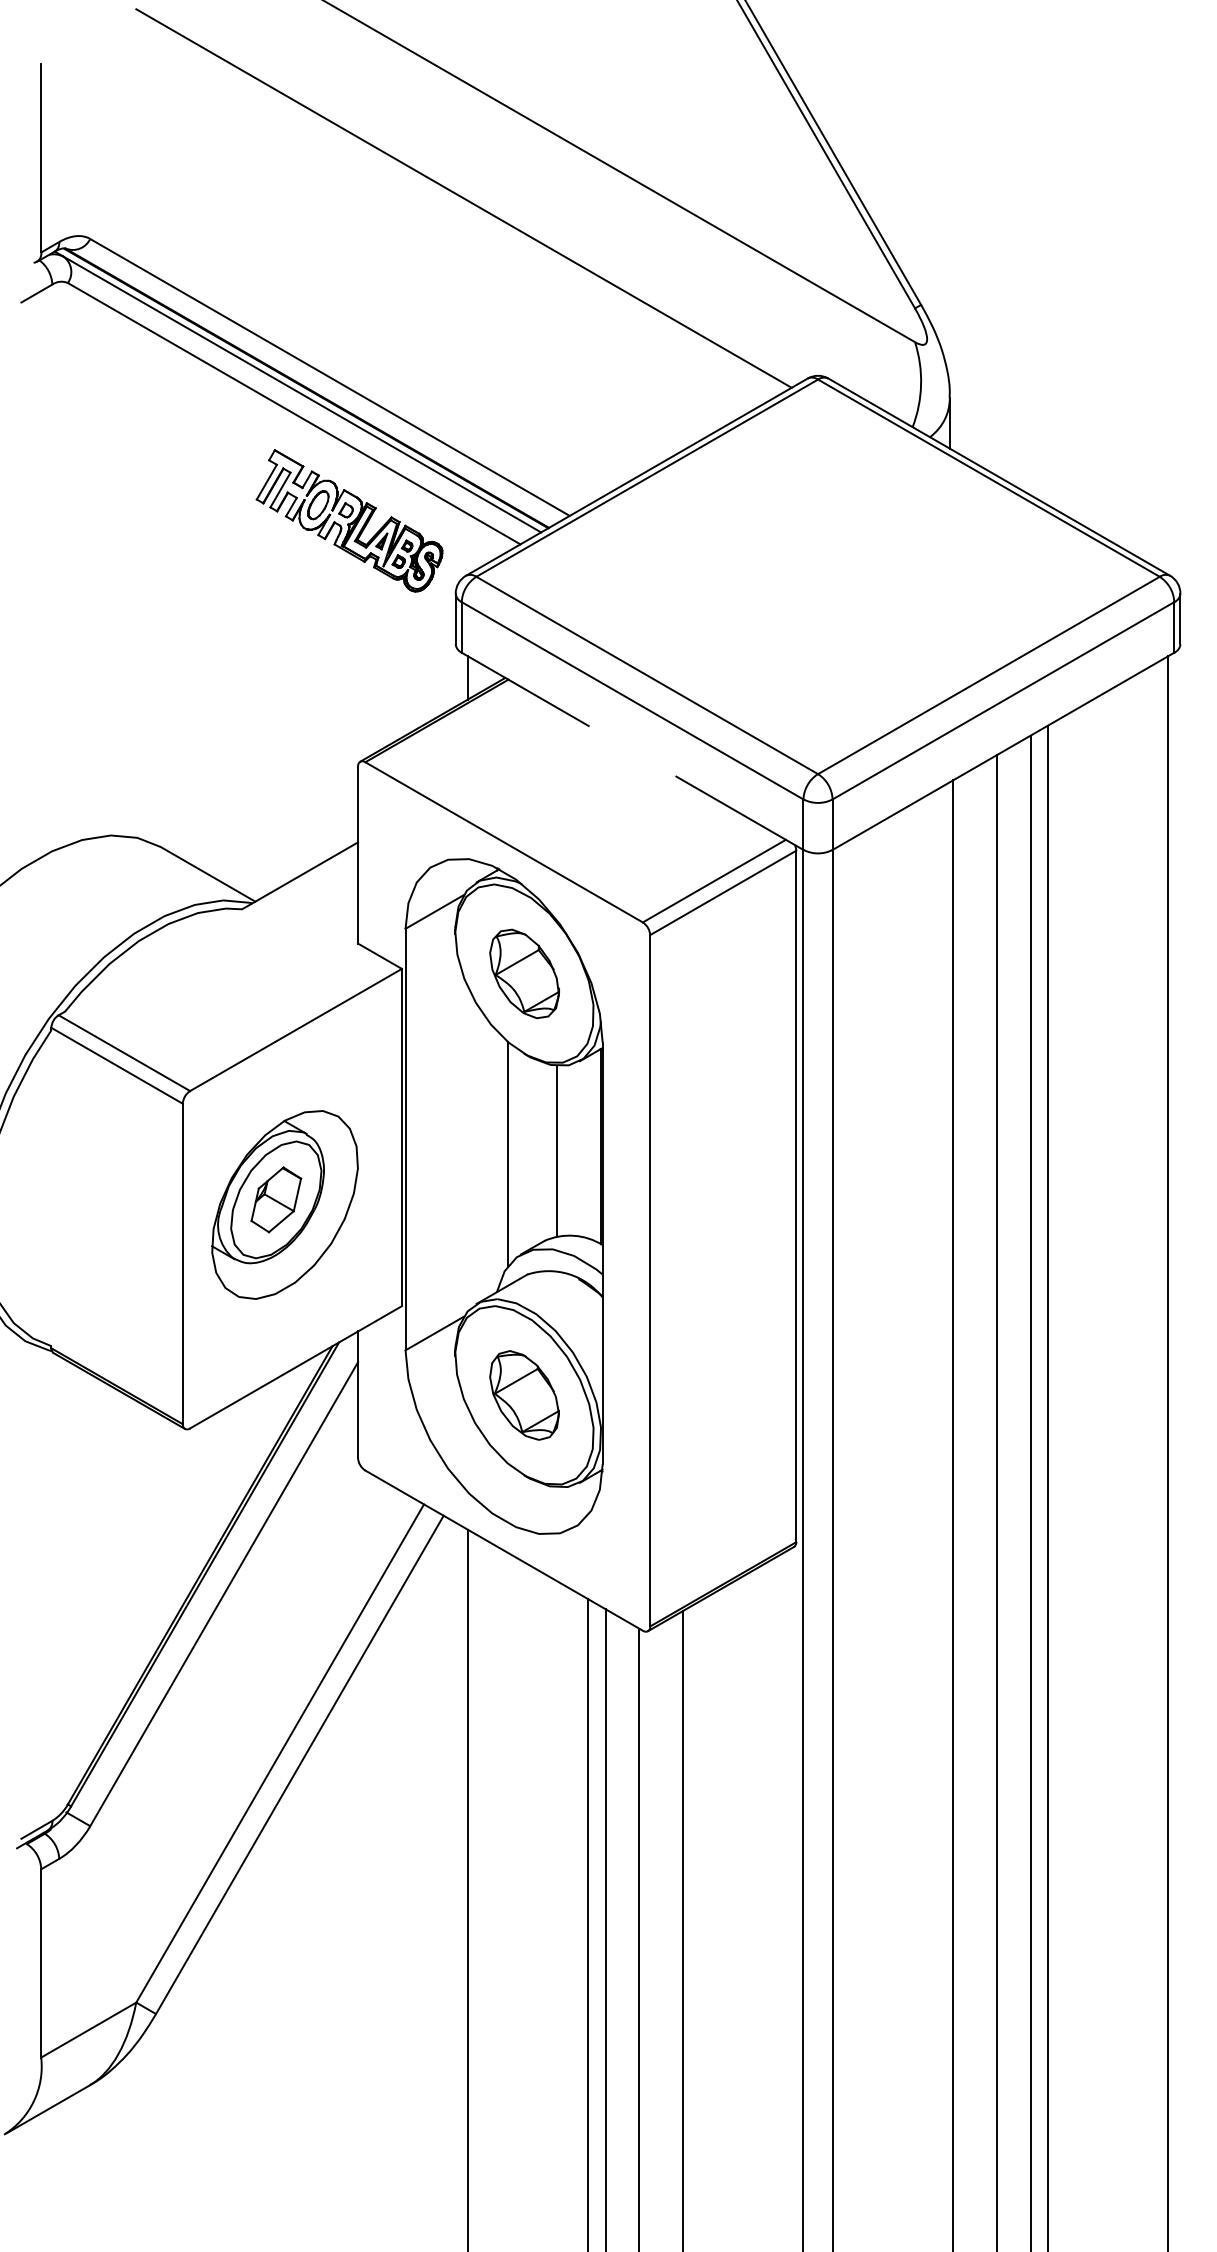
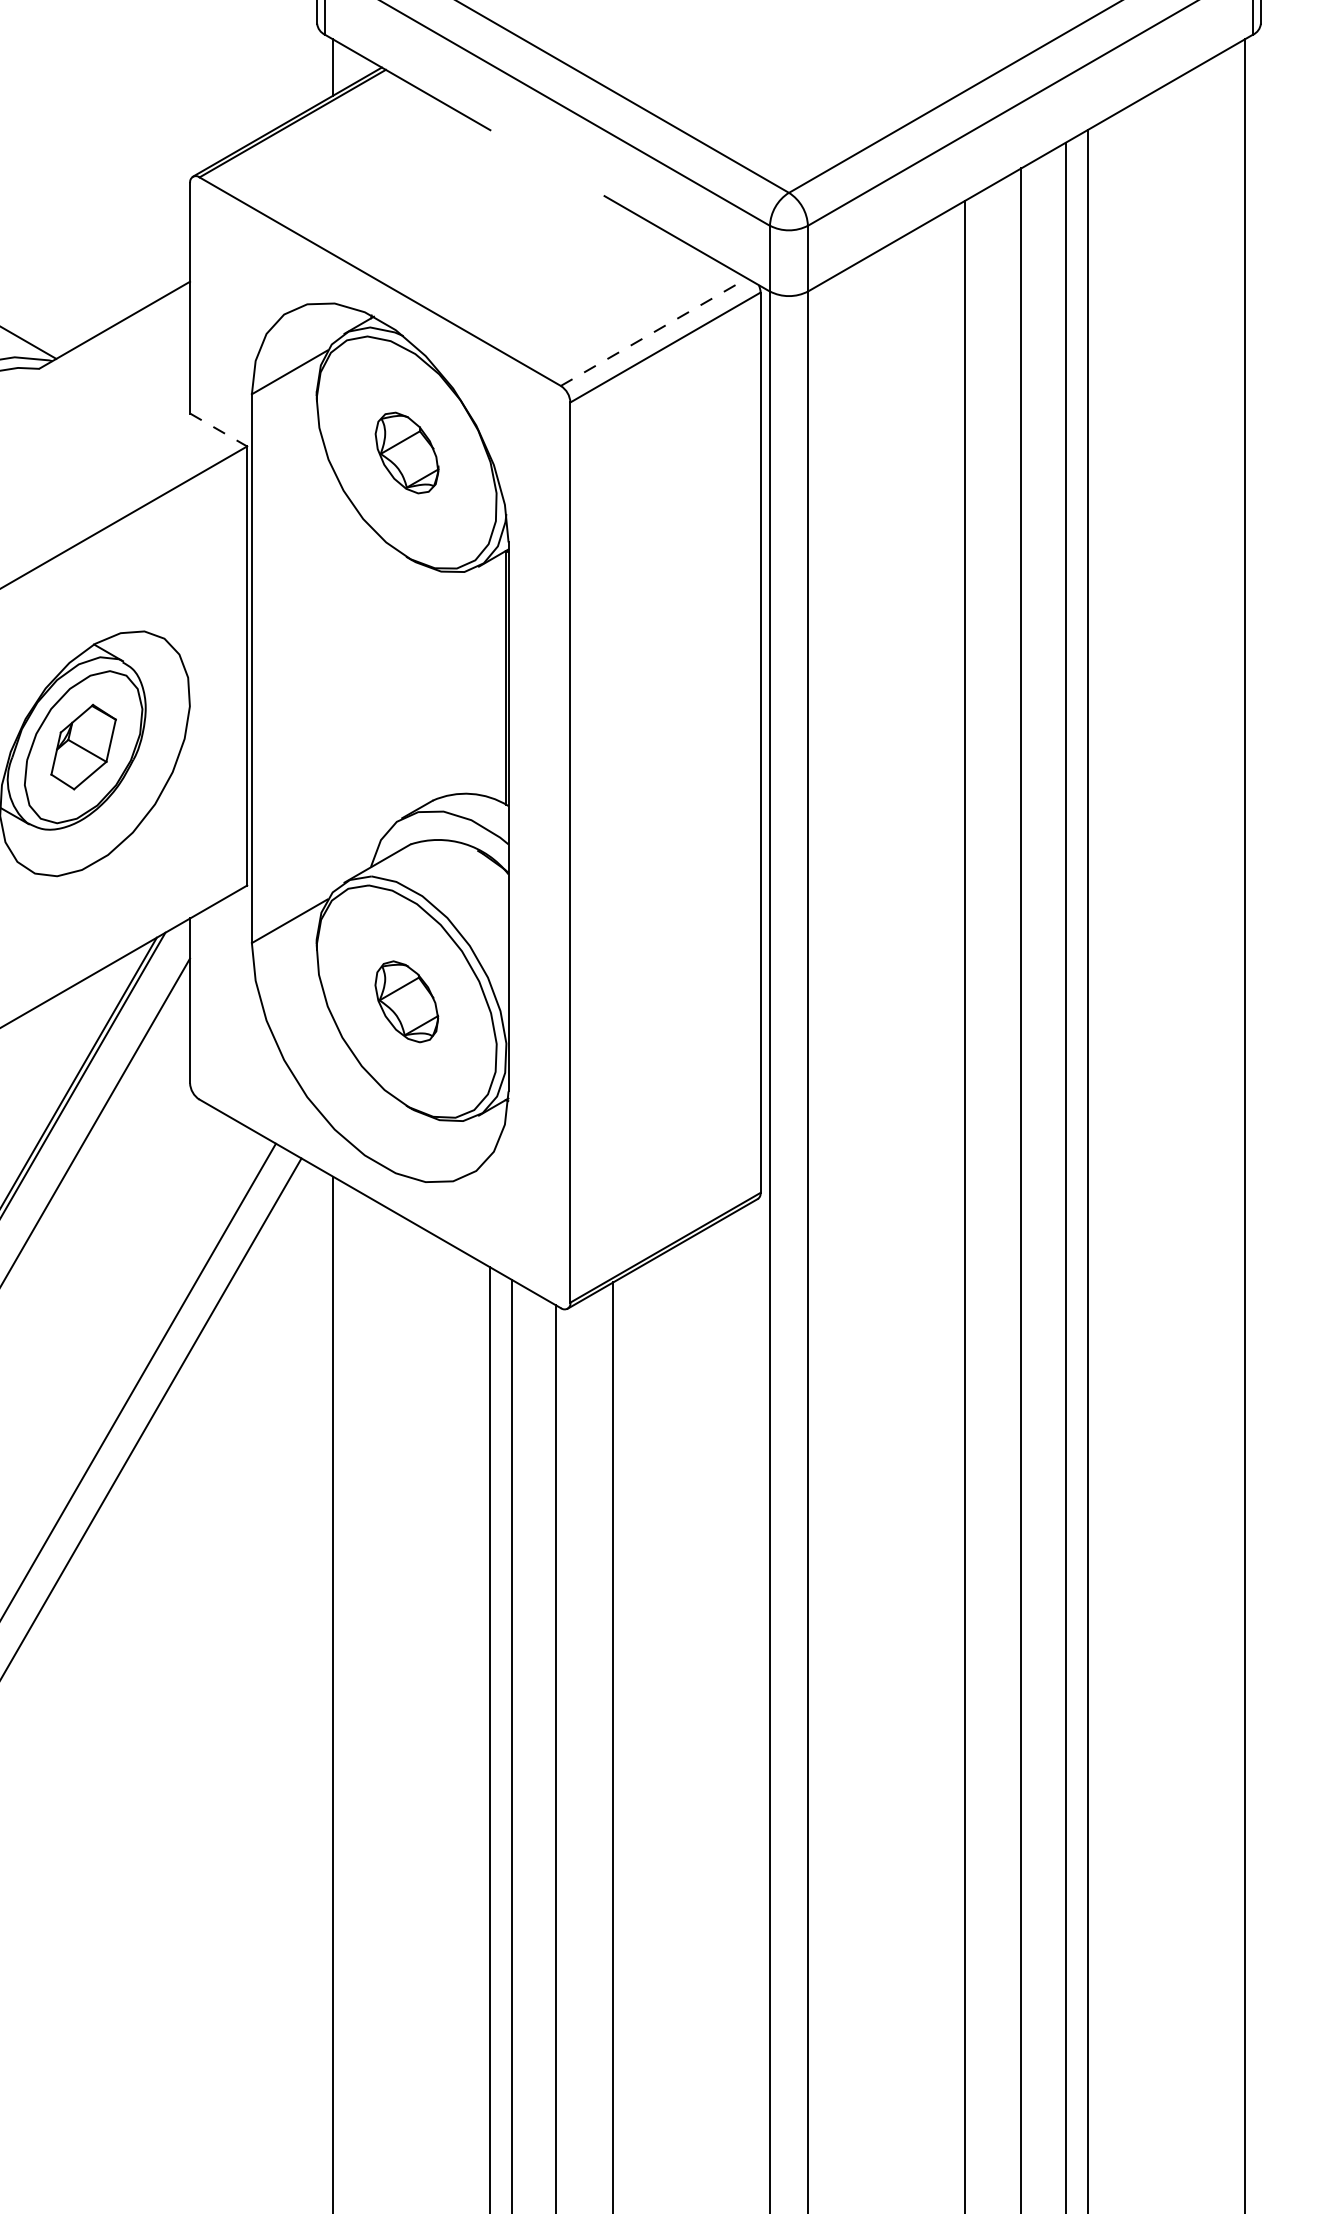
line: (714, 881) -> (654, 332), solid -> dashed
line: (380, 956) -> (219, 430), solid -> dashed
part: (524, 973) -> (406, 452), size x0.7
line: (556, 1150) -> (448, 682), removed
line: (507, 1153) -> (384, 686), removed
part: (524, 1395) -> (406, 1001), size x0.7

